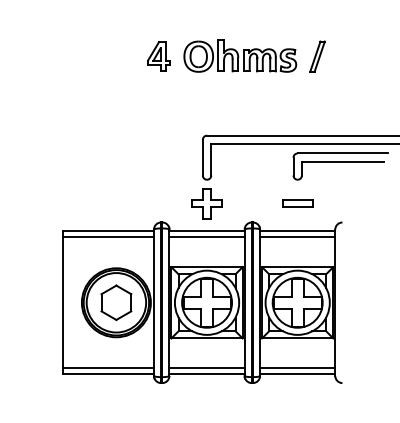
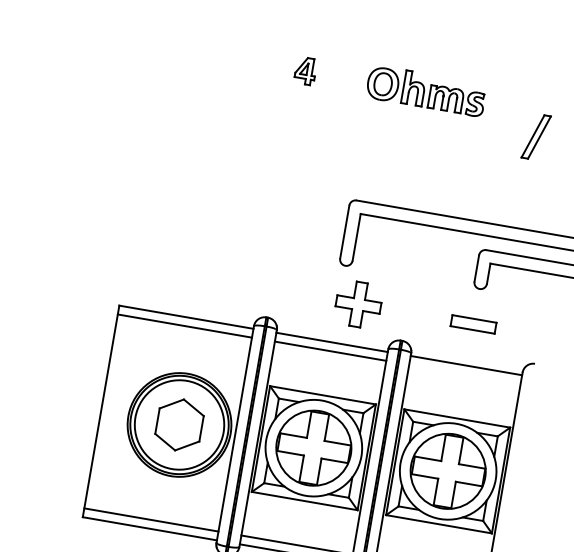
part: (240, 55) -> (426, 90), size x0.7
part: (158, 56) -> (304, 70), size x0.6
part: (317, 56) -> (536, 136), moved
part: (206, 203) -> (357, 304), moved
line: (297, 237) -> (464, 374), removed

